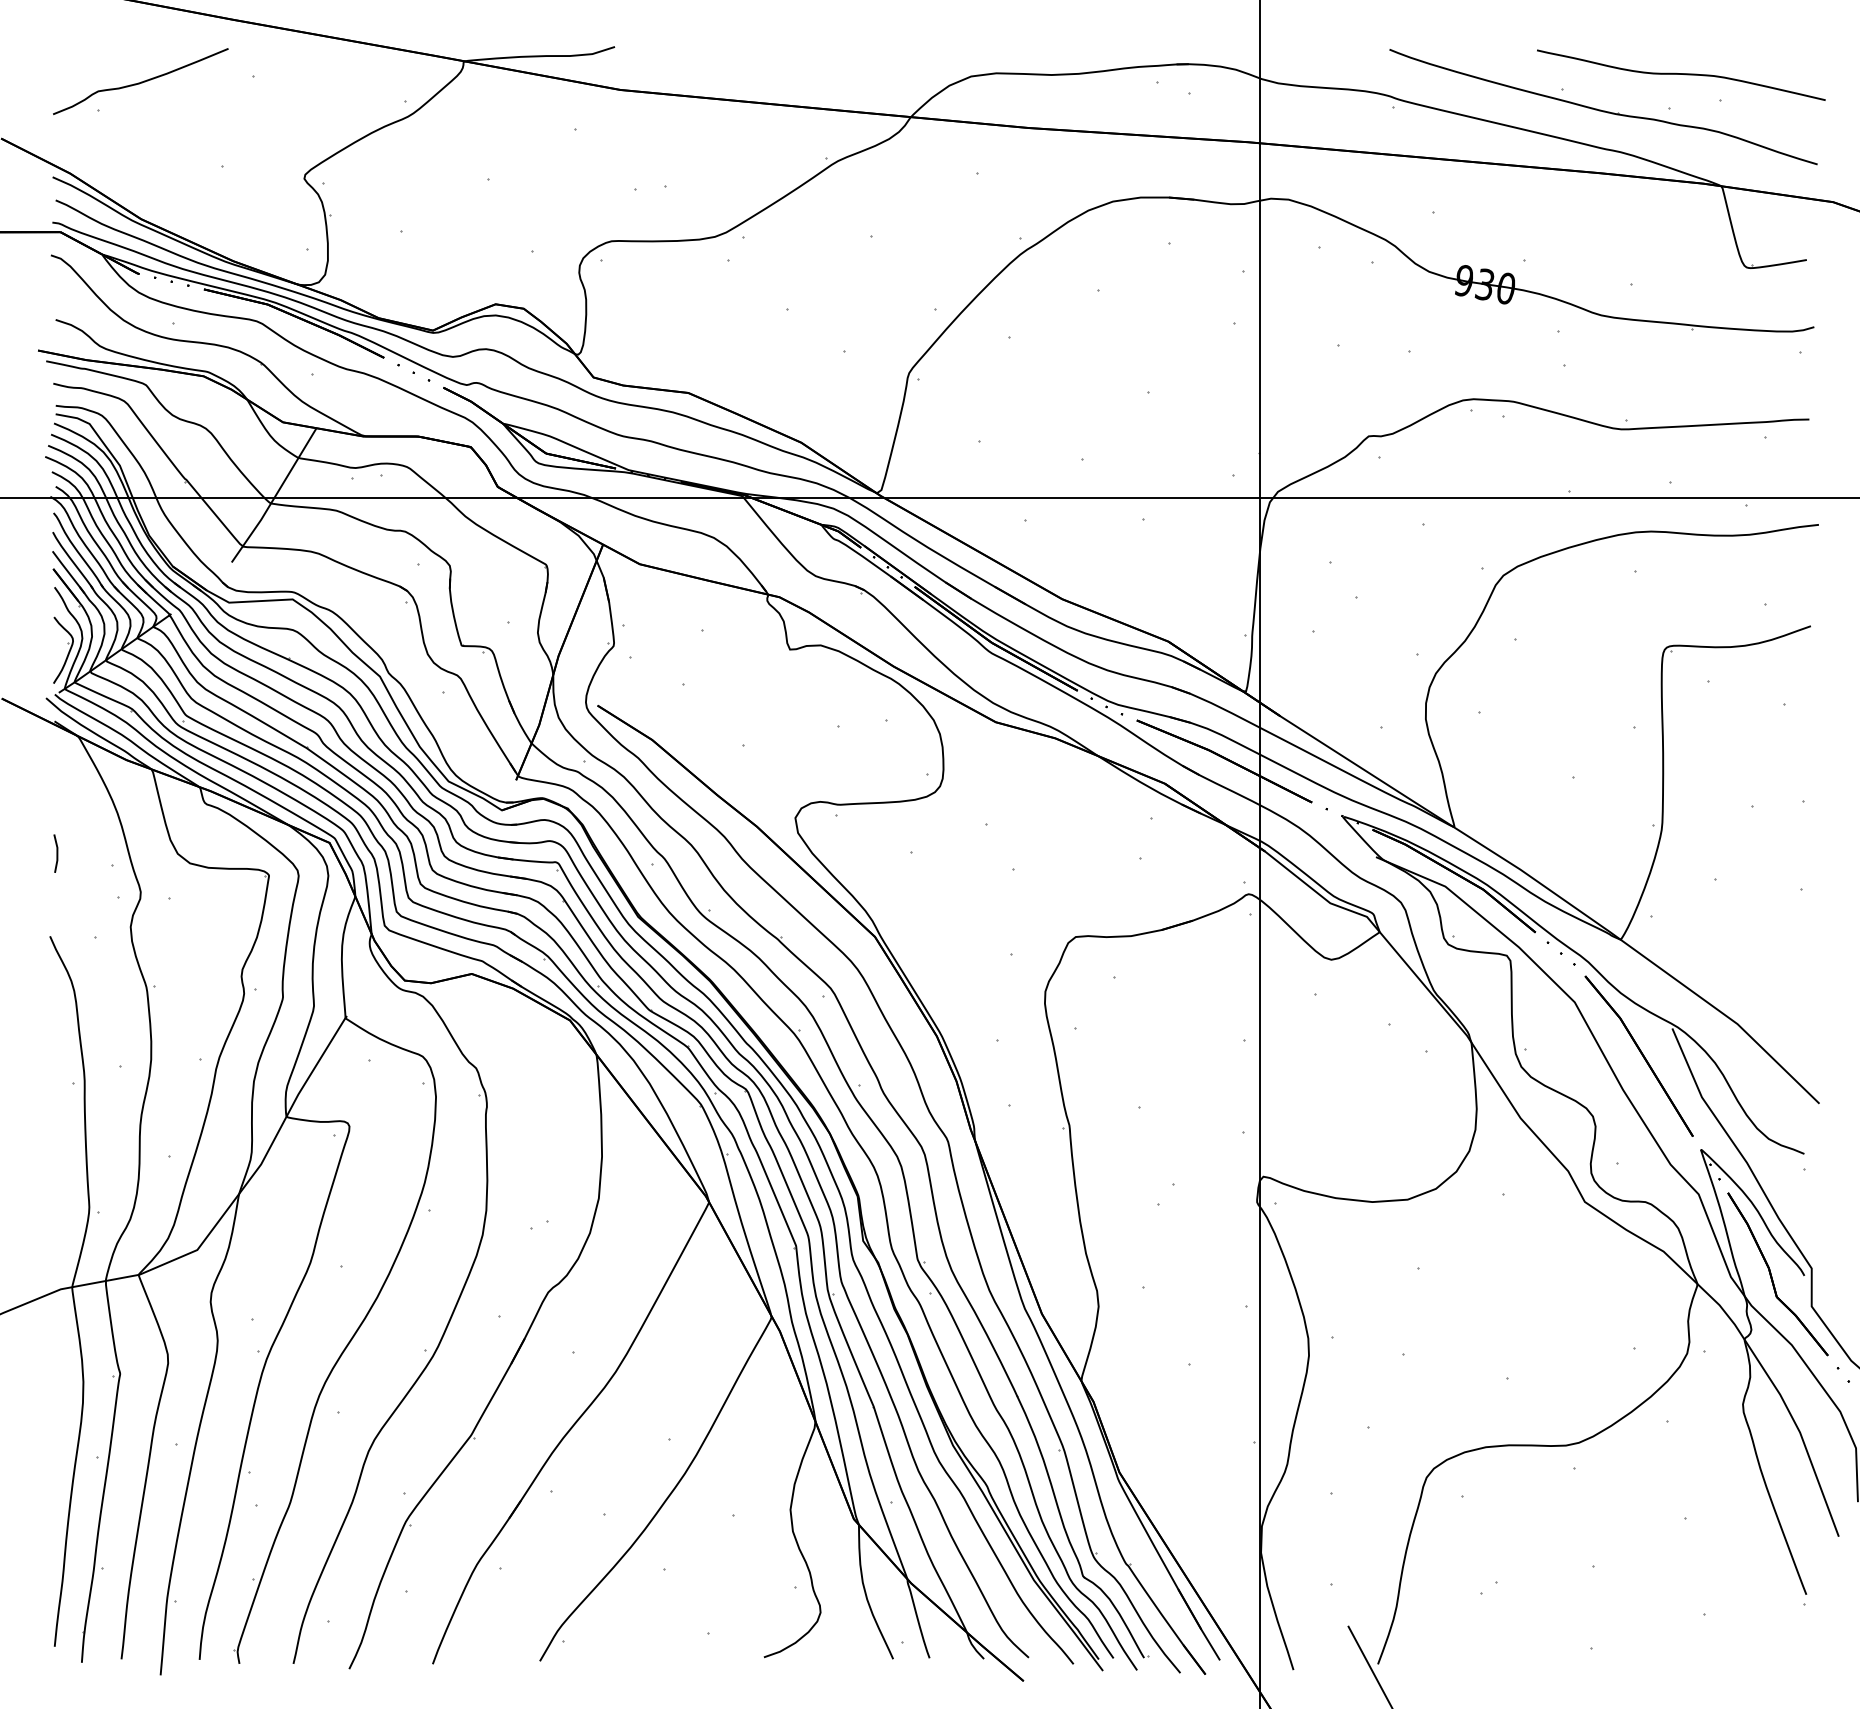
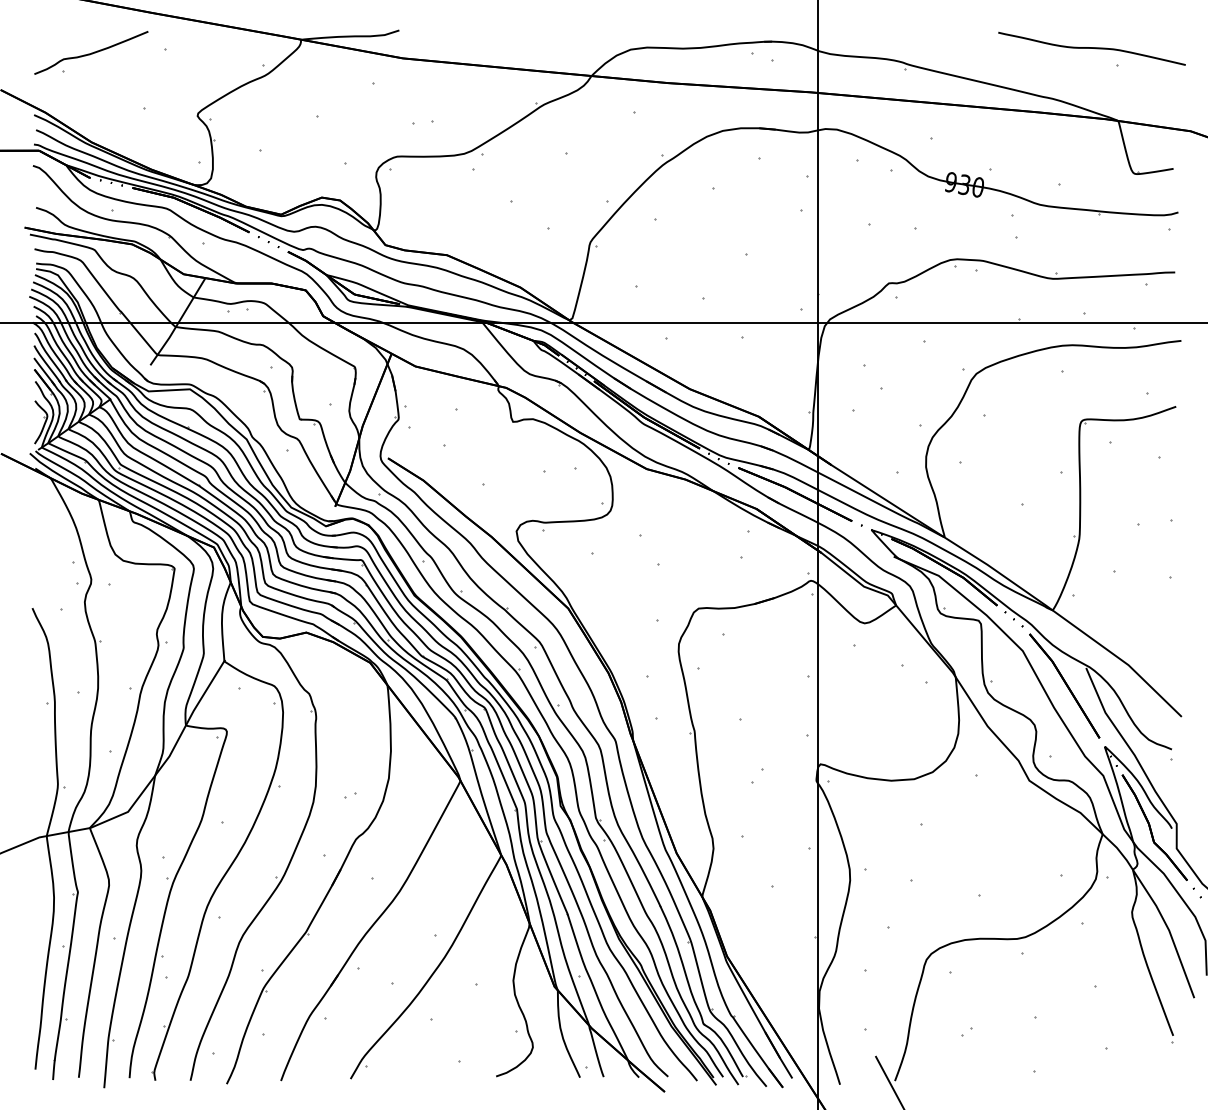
part: (1603, 107) -> (1041, 69), removed
line: (56, 853) -> (36, 554), removed

